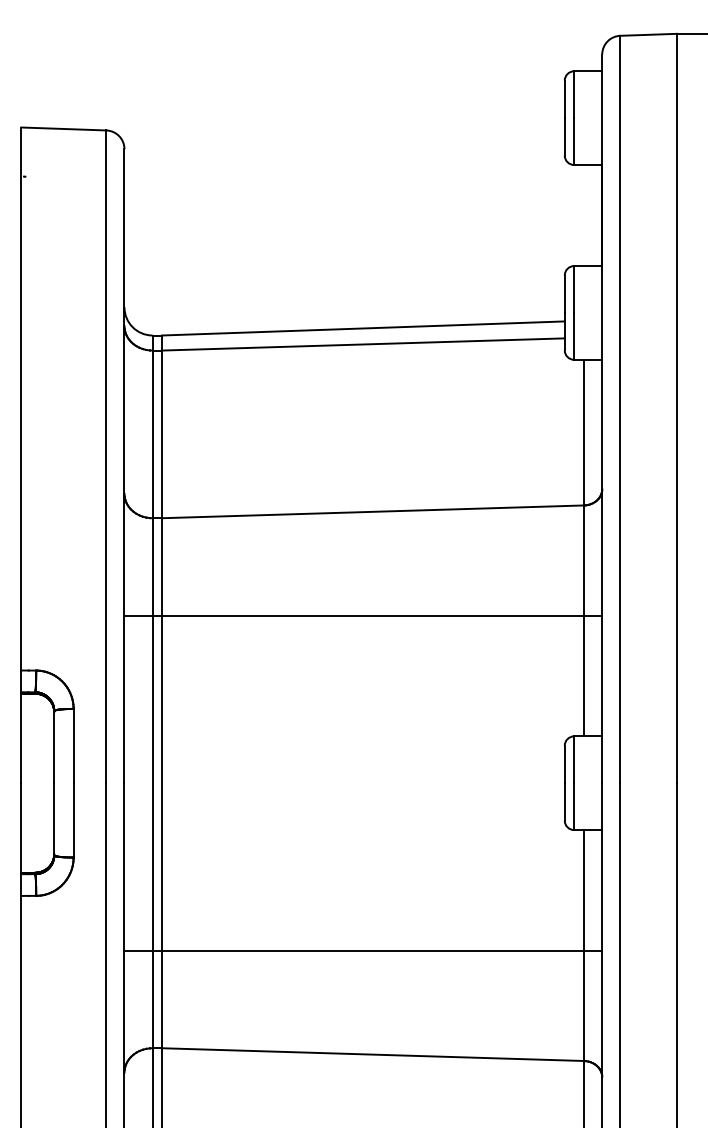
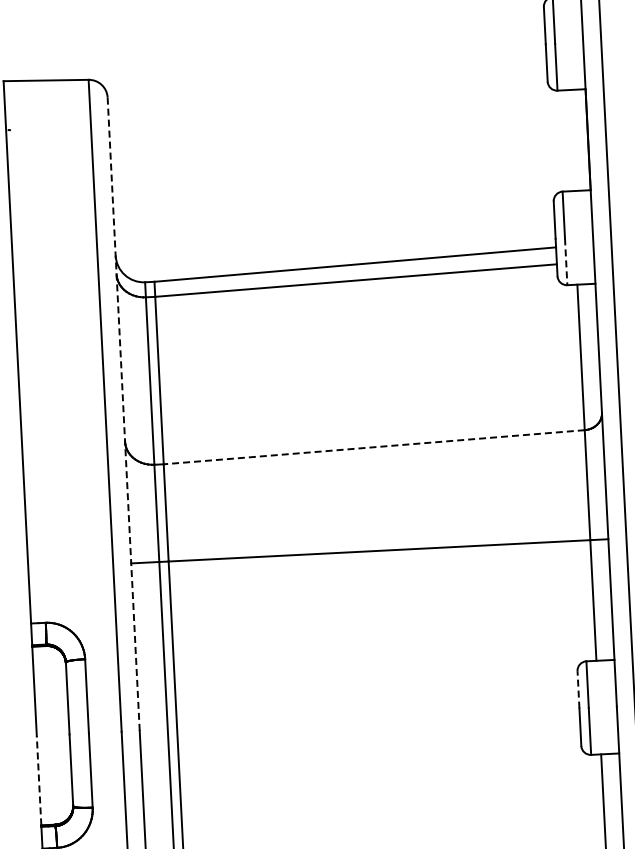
line: (574, 336) -> (566, 261), solid -> dashed
line: (124, 465) -> (123, 413), solid -> dashed
line: (372, 511) -> (373, 446), solid -> dashed
line: (564, 764) -> (578, 689), solid -> dashed
line: (21, 827) -> (39, 780), solid -> dashed

